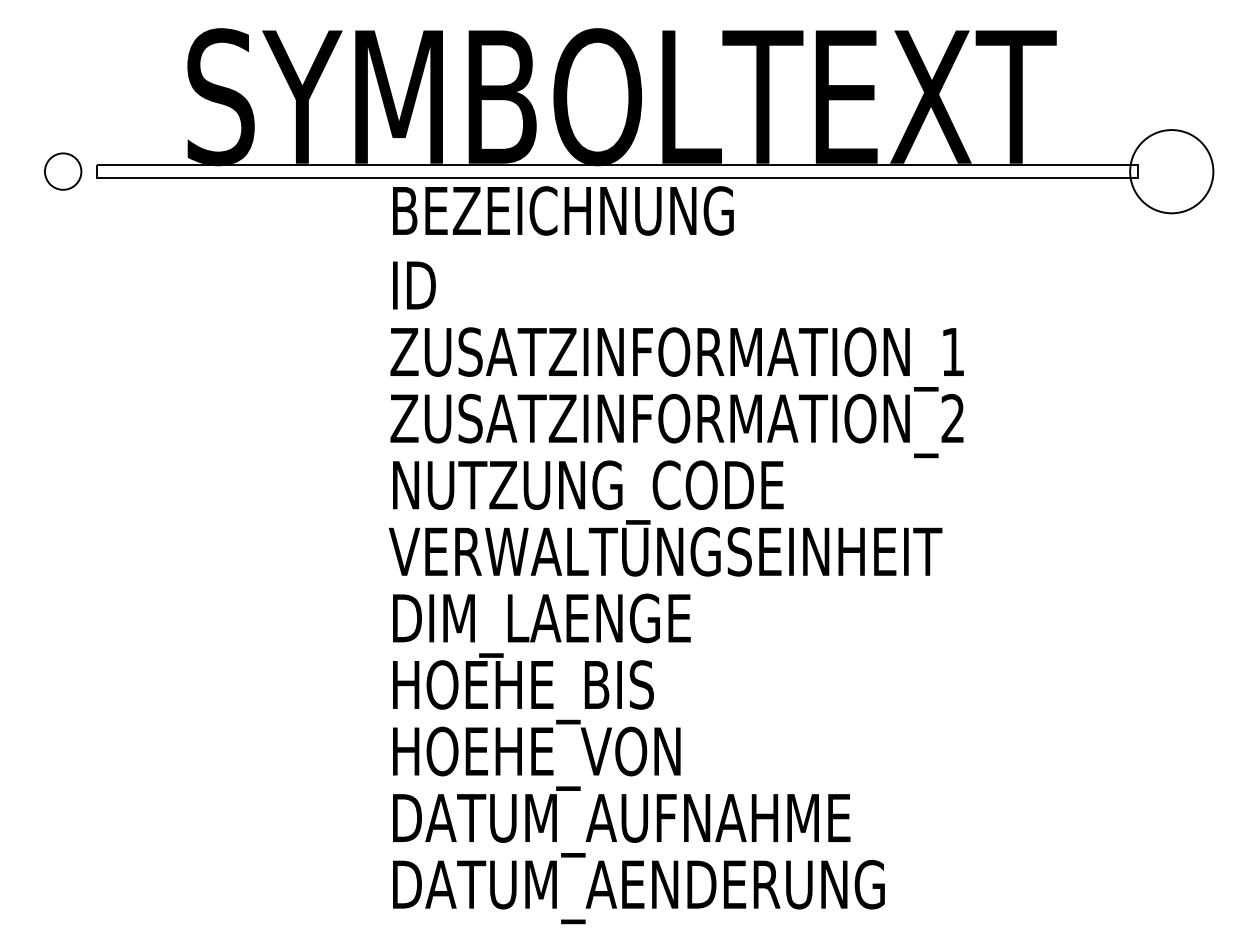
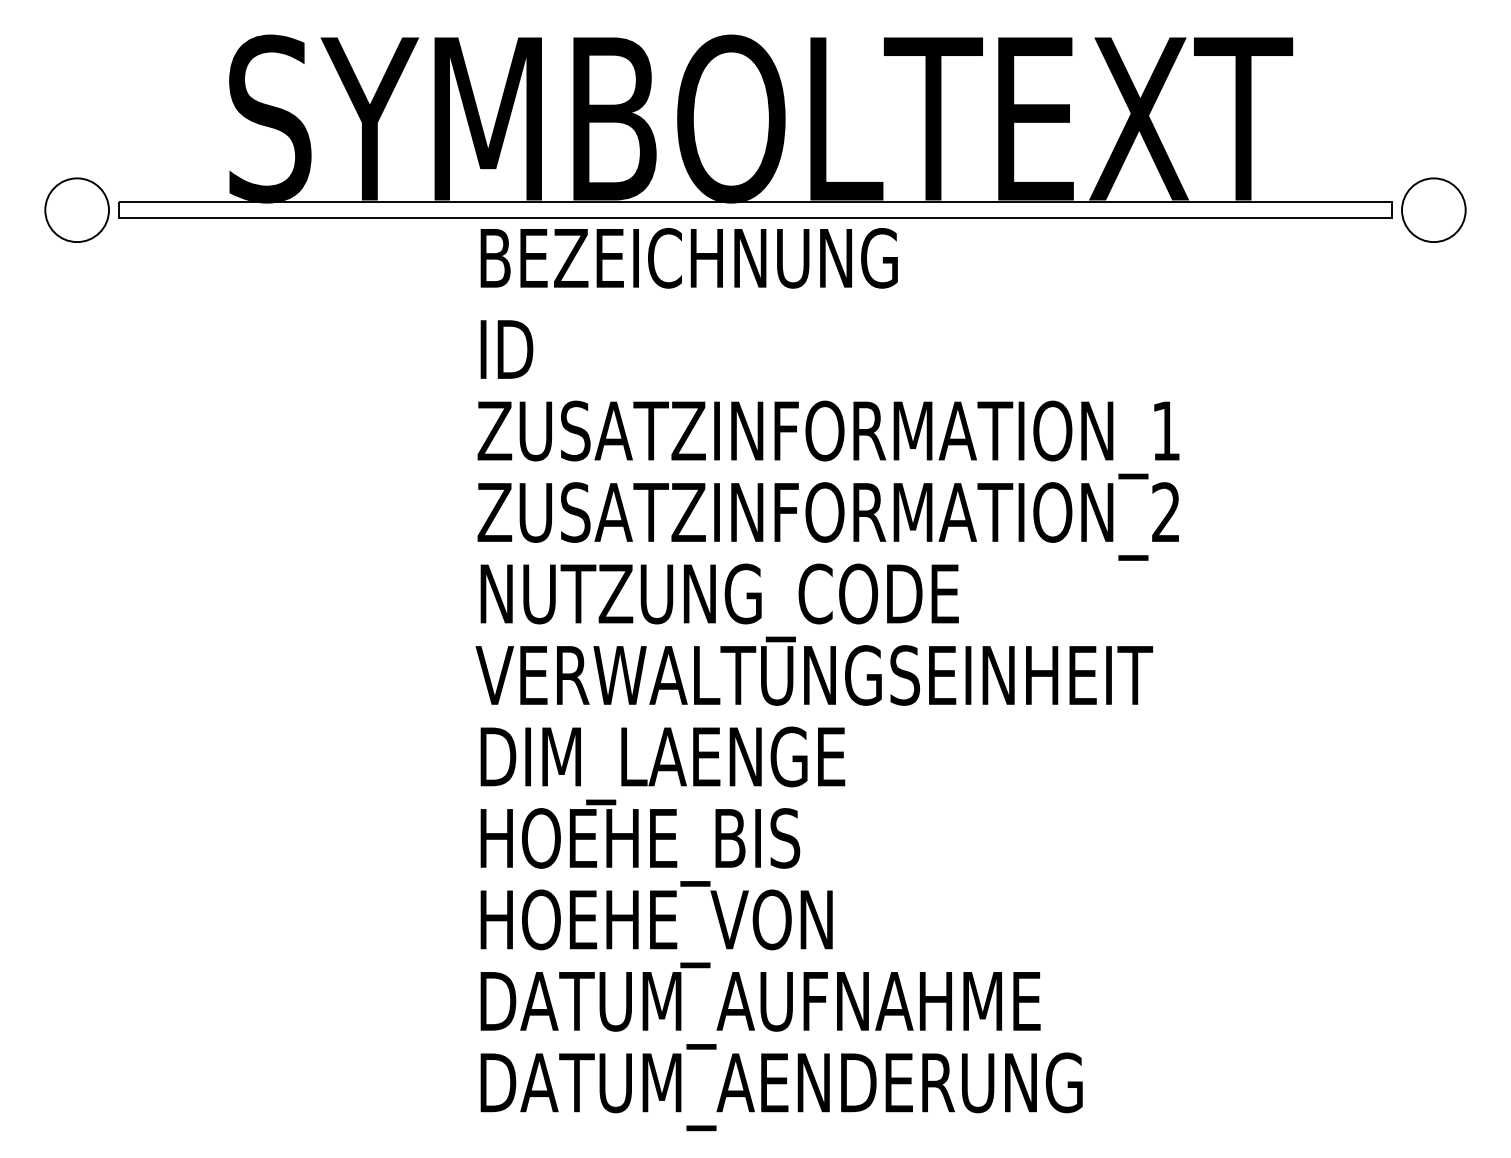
circle: (62, 171) -> (76, 209), size x1.43
circle: (1171, 171) -> (1433, 210), size x0.62

